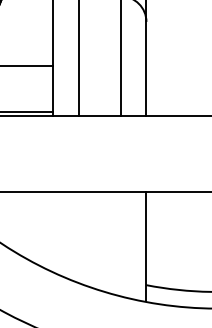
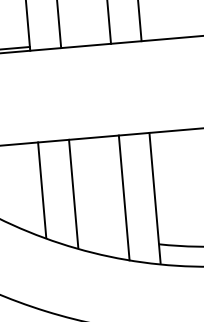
line: (53, 231) -> (42, 189), added
line: (79, 237) -> (73, 194), added
line: (120, 244) -> (123, 198), added

